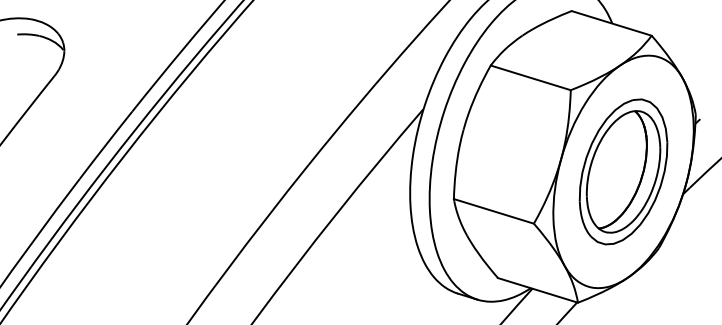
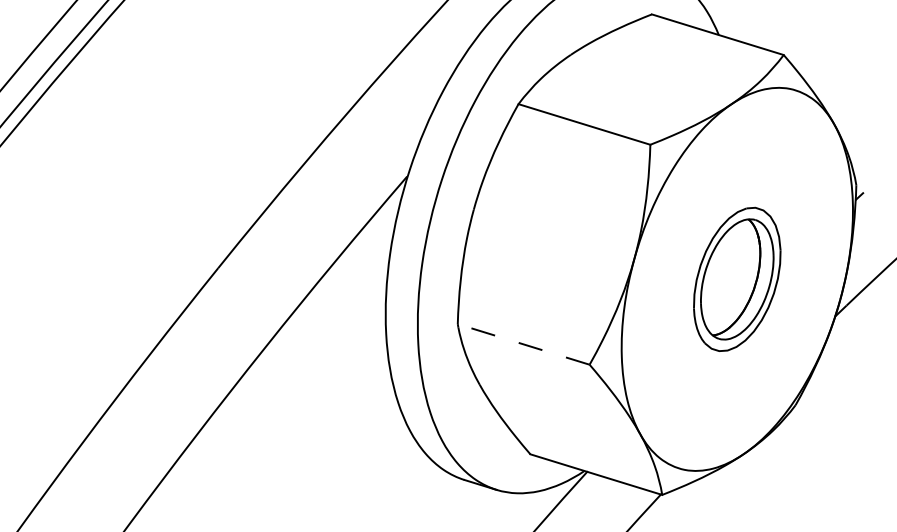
part: (623, 171) -> (737, 278), size x0.6
line: (493, 211) -> (523, 344), solid -> dashed

